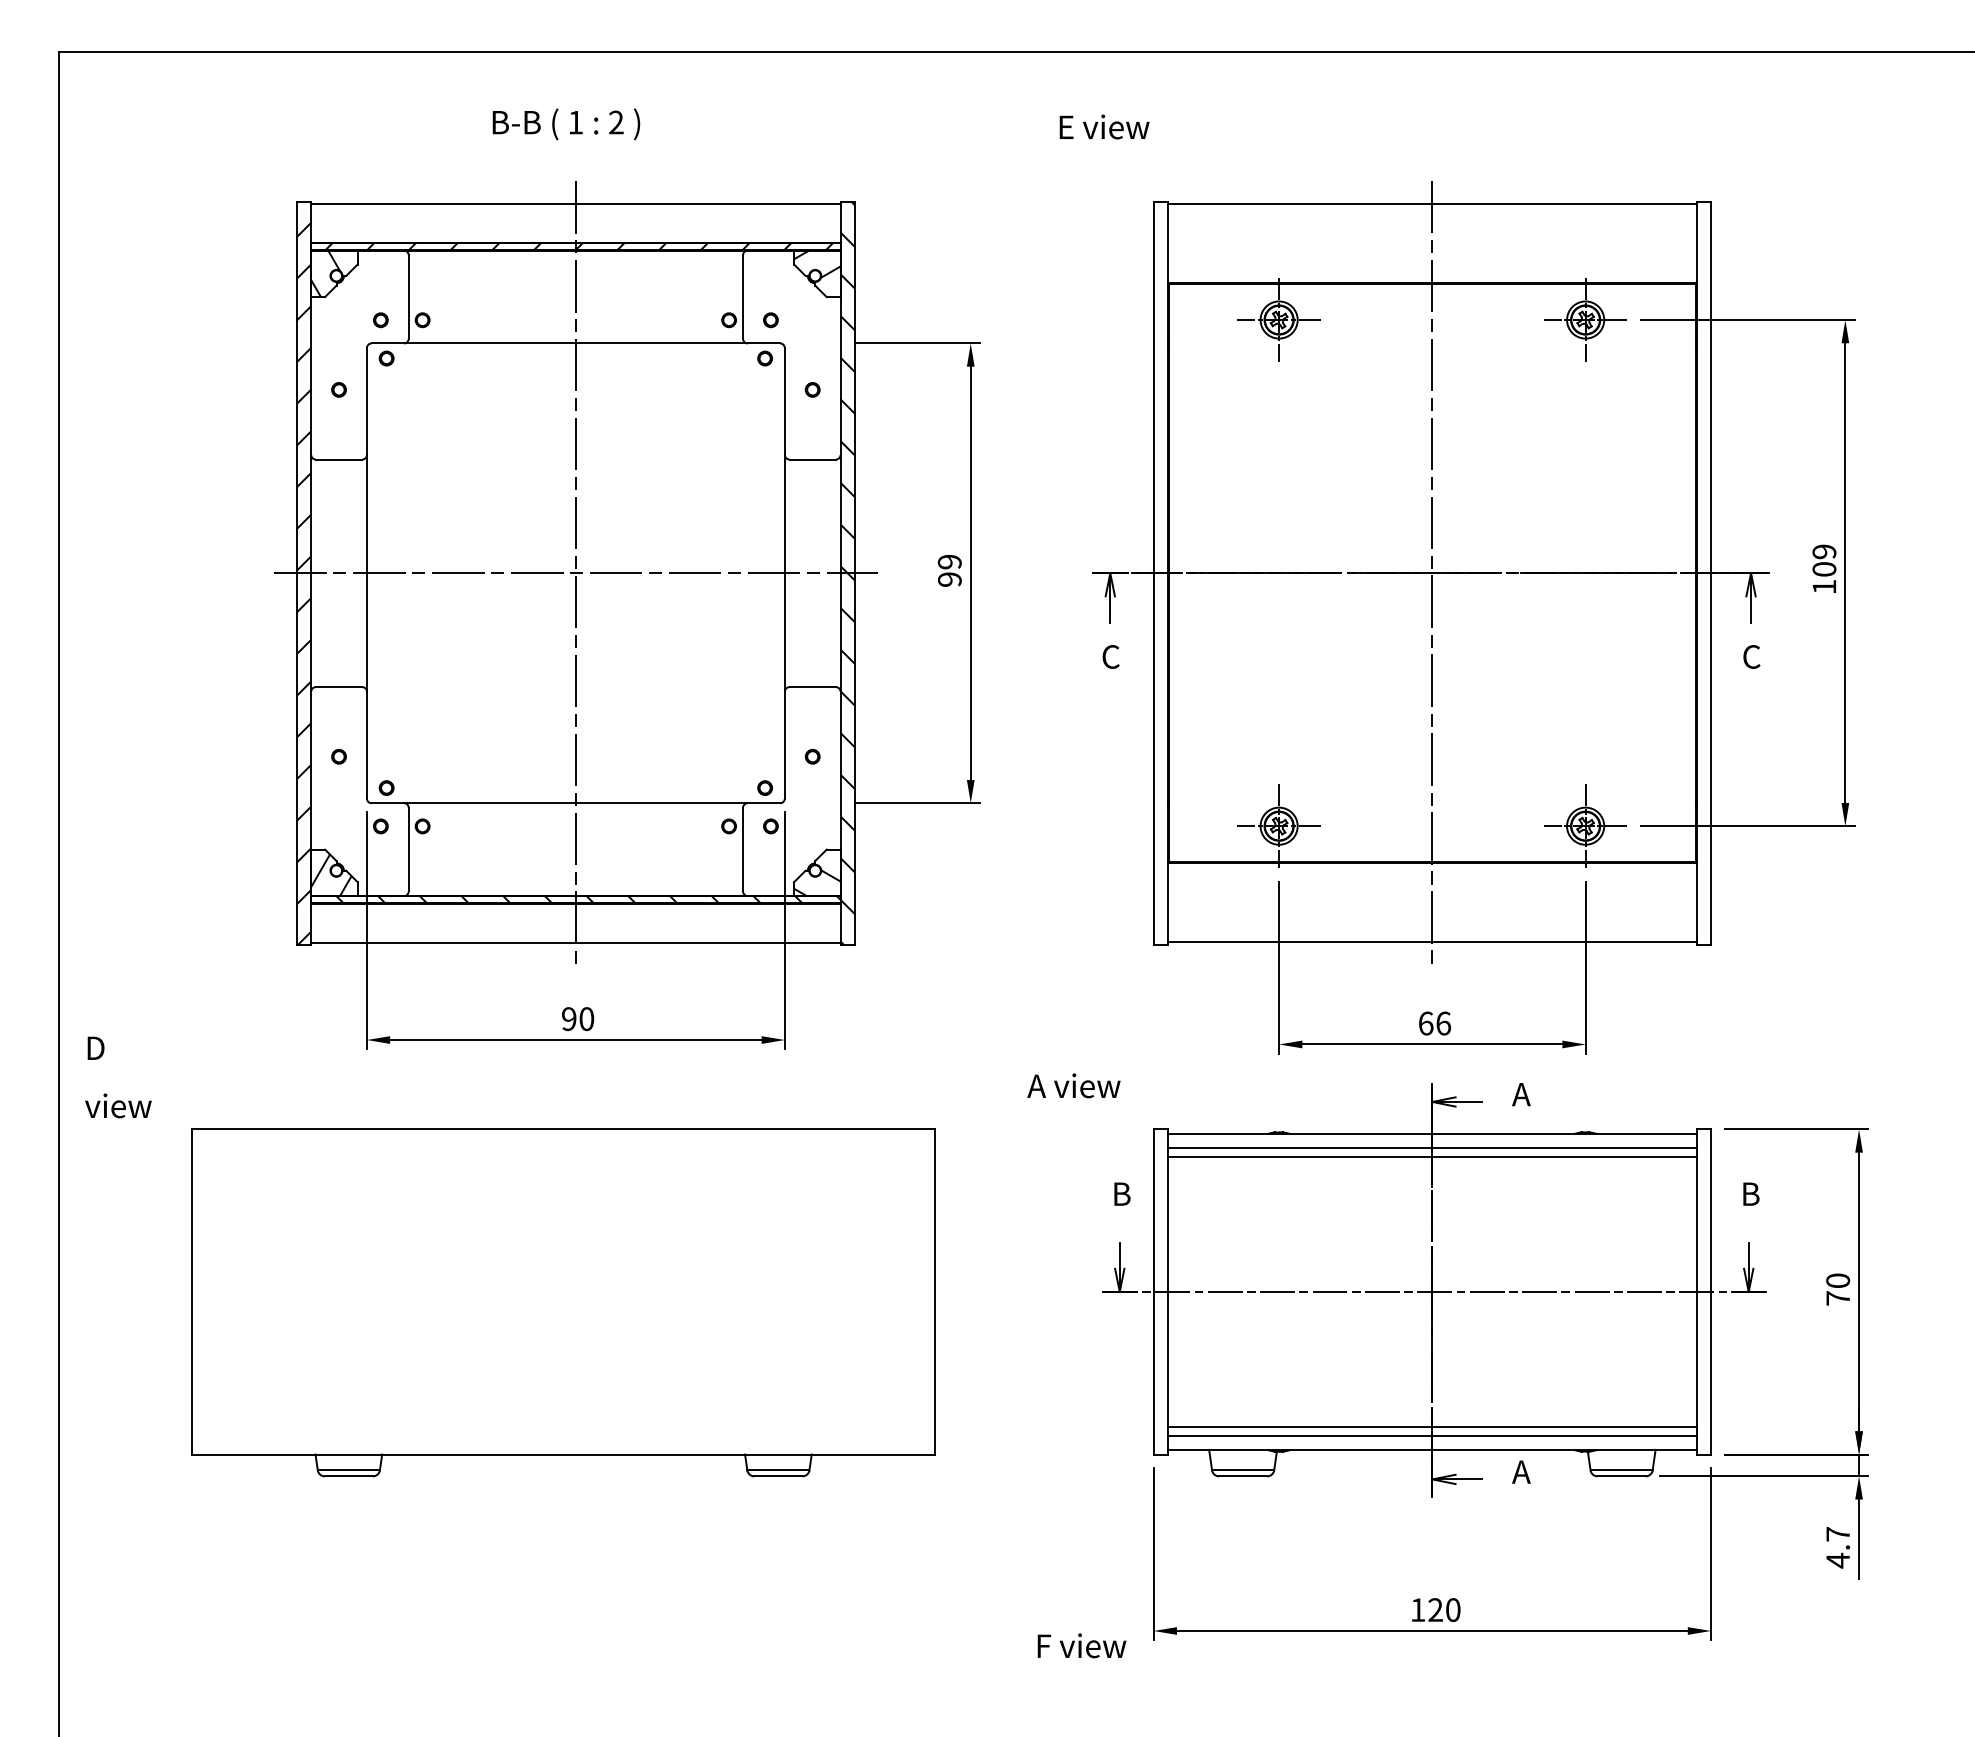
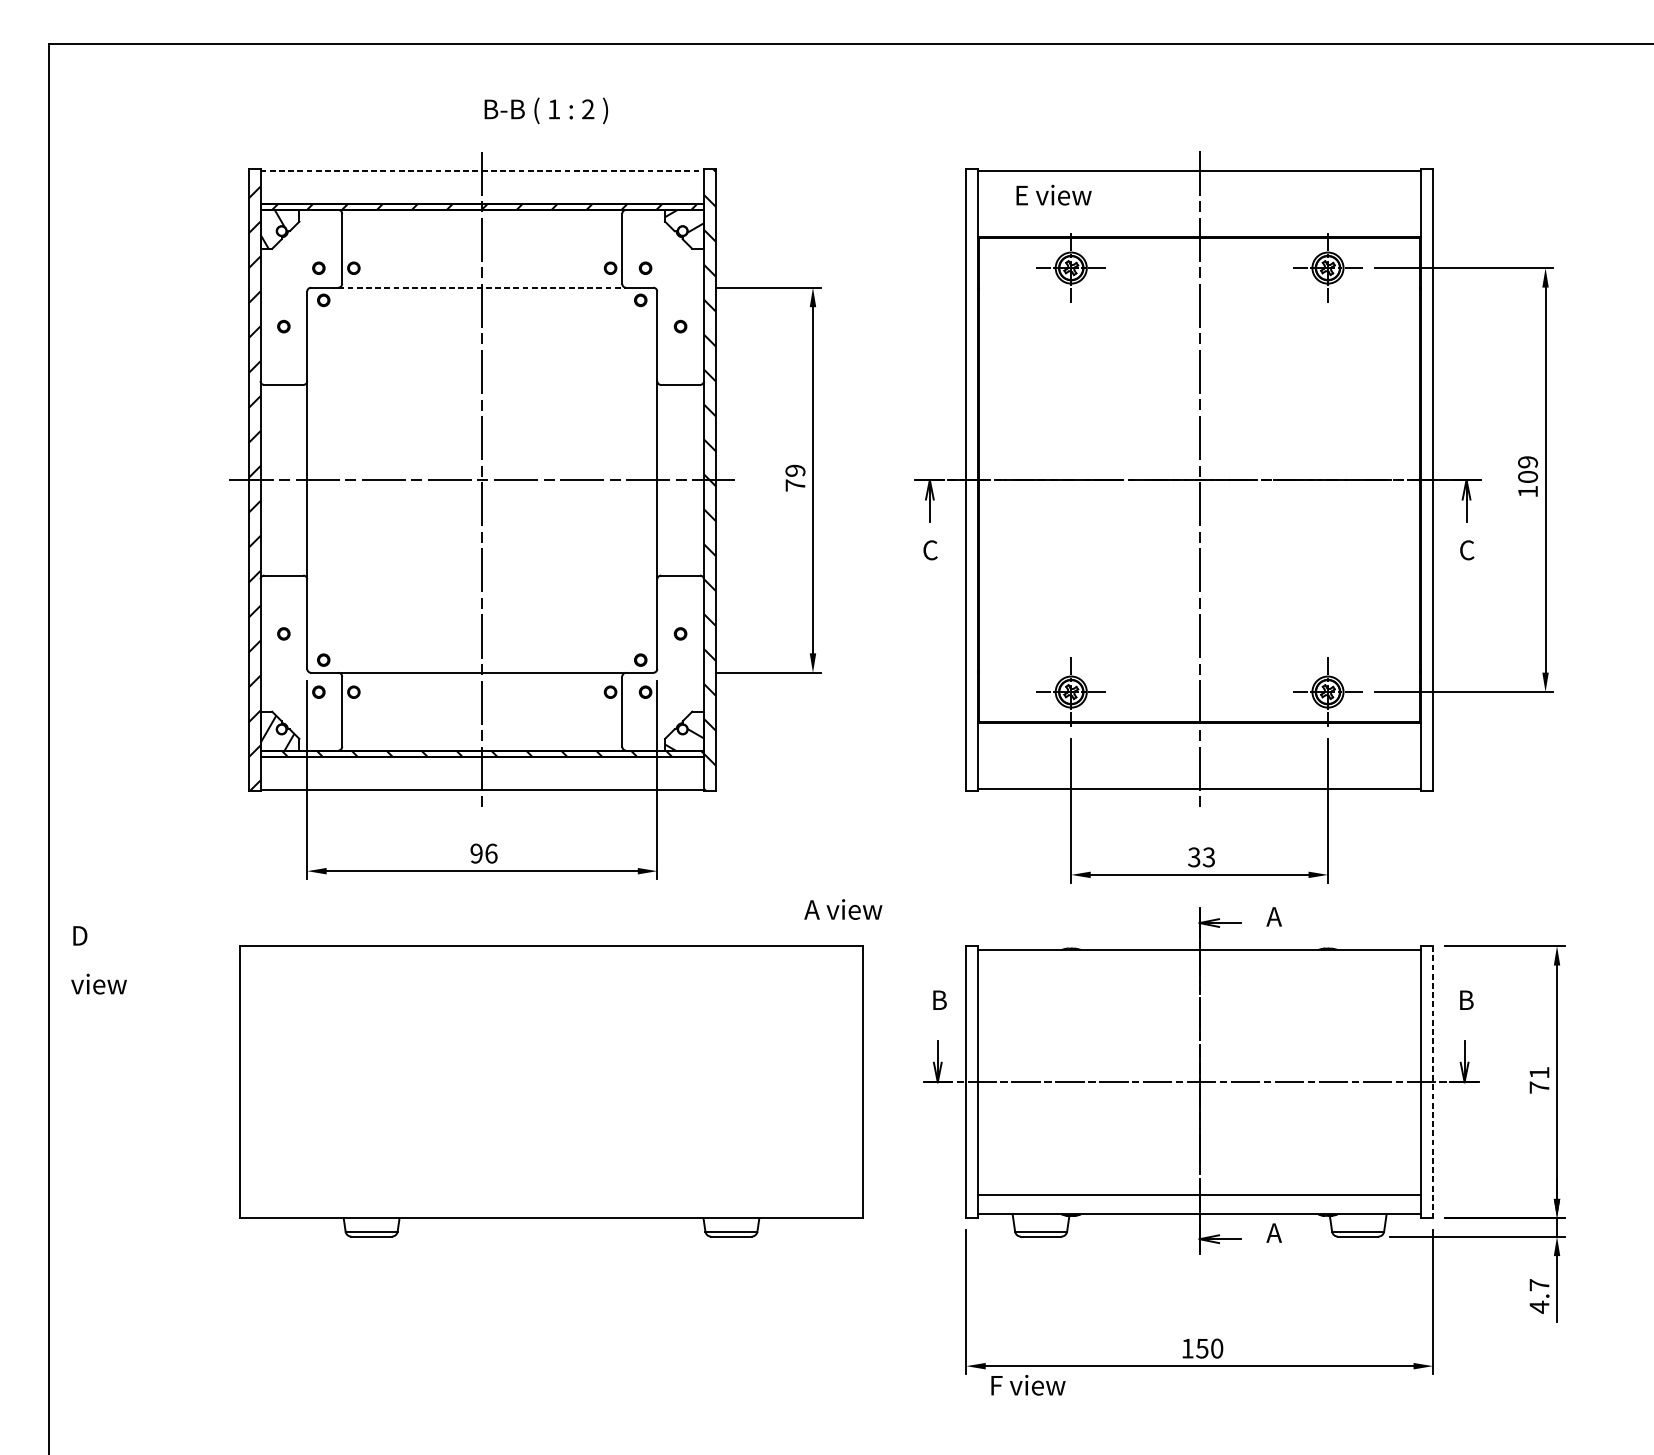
text: (566, 124) -> (546, 111), moved
text: (1104, 126) -> (1053, 194), moved
line: (575, 204) -> (481, 171), solid -> dashed
line: (575, 343) -> (481, 287), solid -> dashed
text: (949, 579) -> (795, 485), 99 -> 79
text: (586, 1018) -> (491, 853), 90 -> 96
text: (1434, 1023) -> (1201, 857), 66 -> 33
text: (118, 1077) -> (99, 960), moved
text: (1073, 1085) -> (842, 909), moved
line: (1432, 1148) -> (1199, 962), removed
line: (1432, 1157) -> (1199, 969), removed
text: (1838, 1280) -> (1539, 1072), 70 -> 71
line: (1711, 1292) -> (1433, 1082), solid -> dashed
part: (563, 1302) -> (551, 1091), moved
line: (1432, 1435) -> (1199, 1202), removed
text: (1435, 1609) -> (1202, 1348), 120 -> 150
text: (1081, 1645) -> (1028, 1385), moved

